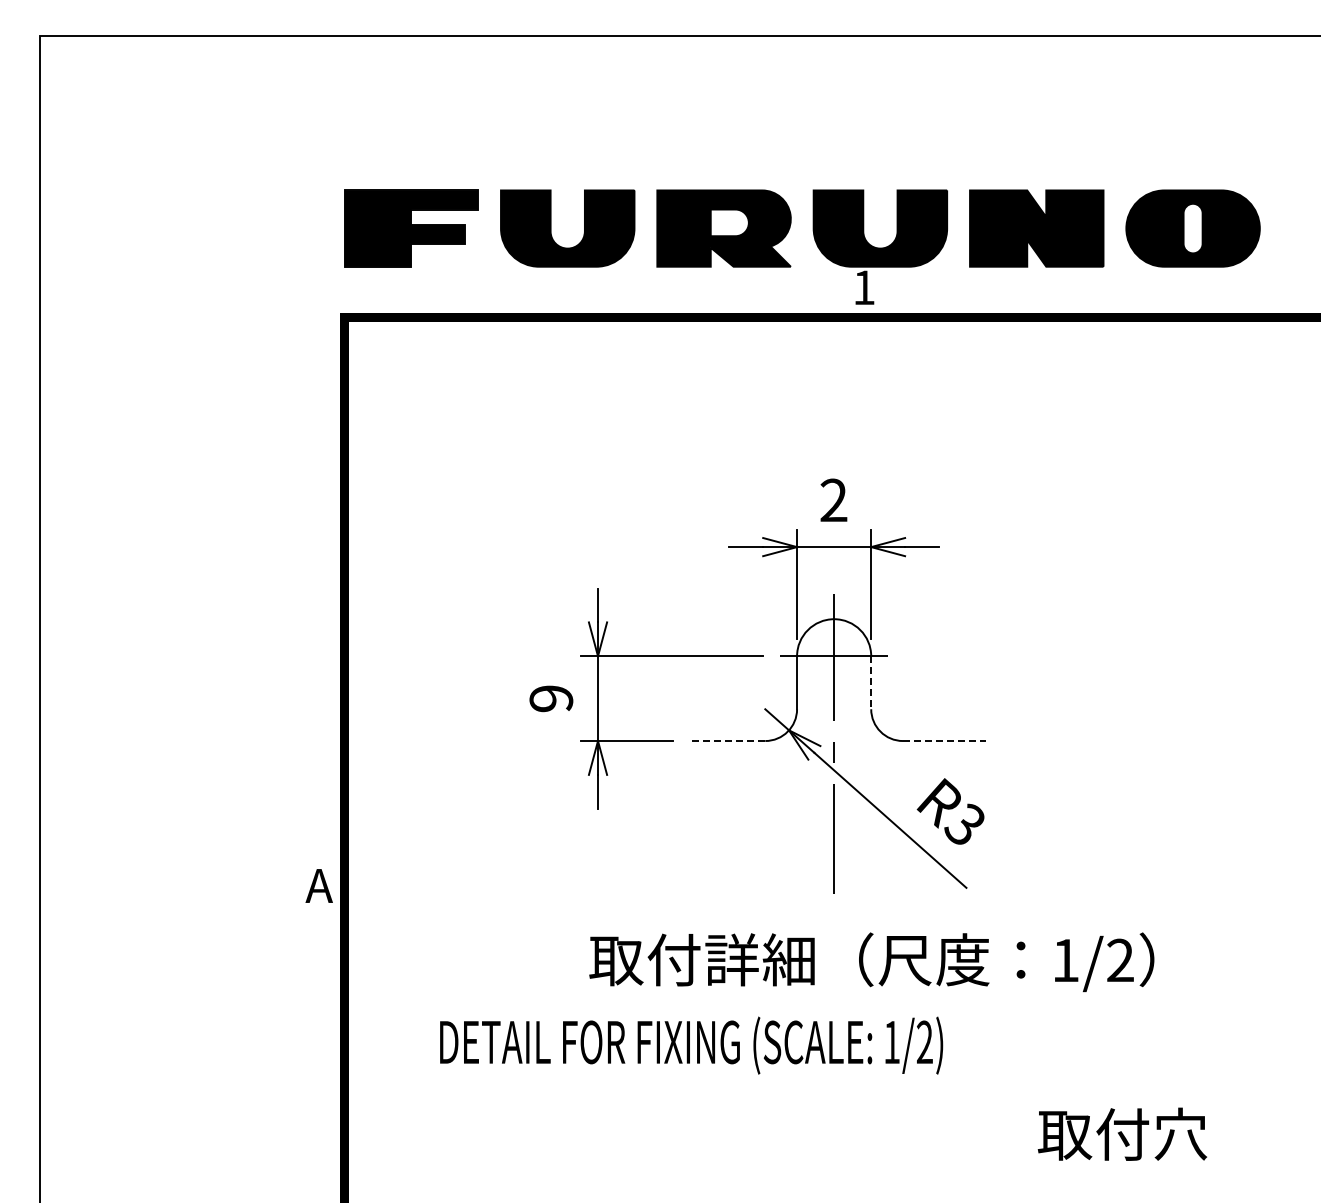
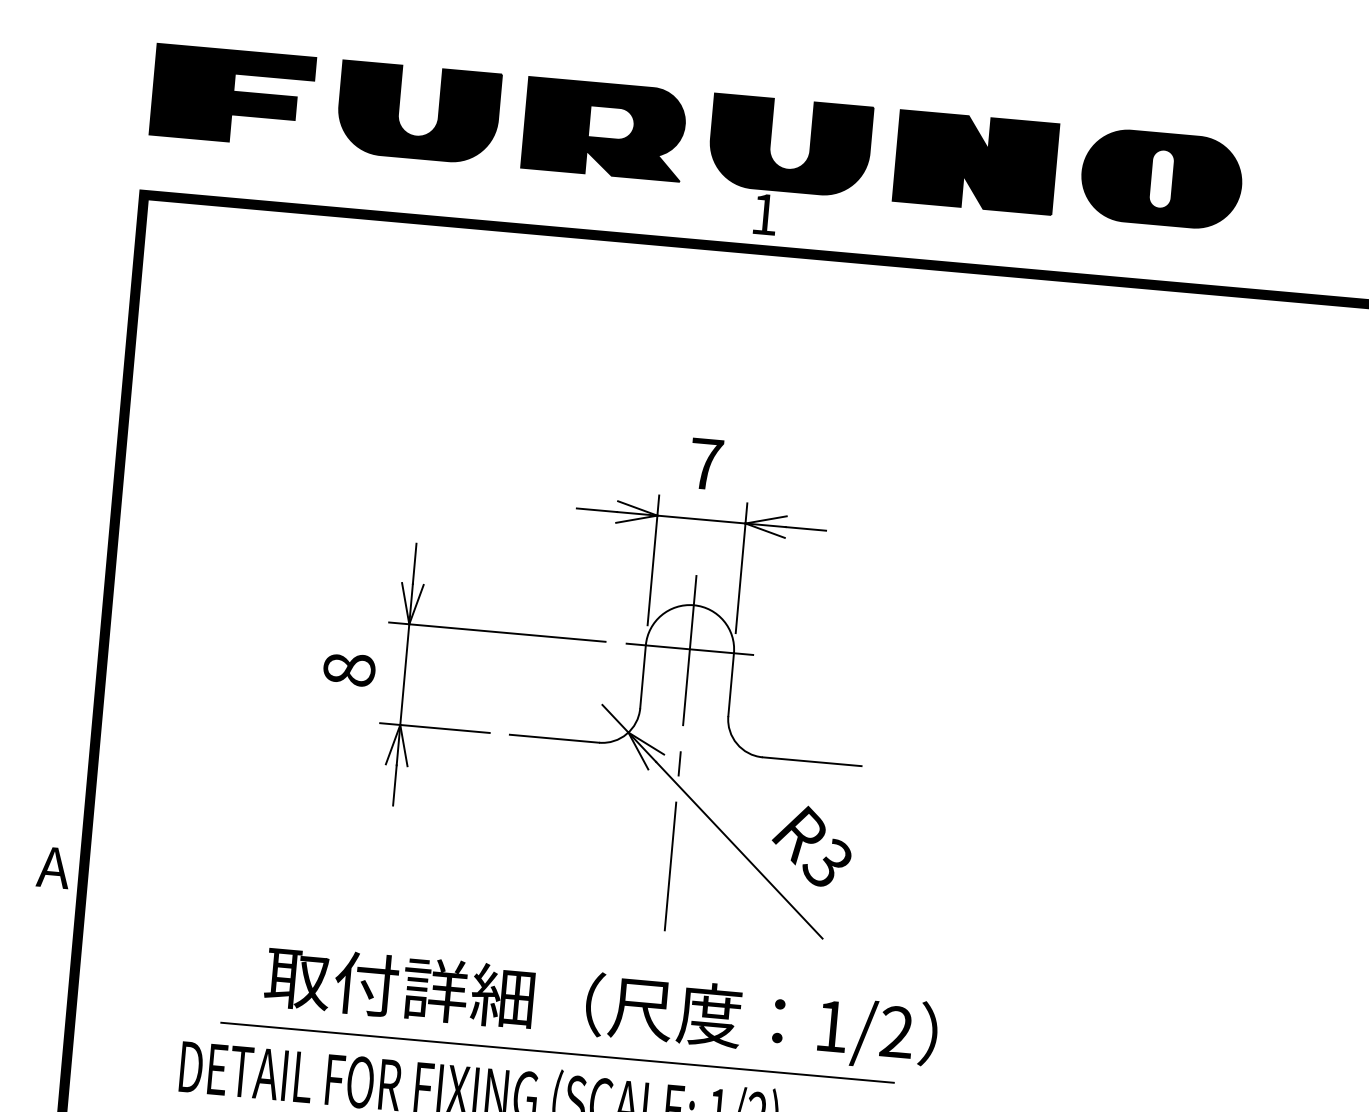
text: (833, 499) -> (705, 462), 2 -> 7
line: (871, 683) -> (731, 685), dashed -> solid
text: (551, 698) -> (349, 669), 9 -> 8
line: (727, 741) -> (554, 739), dashed -> solid
line: (944, 741) -> (811, 762), dashed -> solid
text: (871, 962) -> (600, 1008), moved
line: (753, 1002) -> (557, 1052), added

